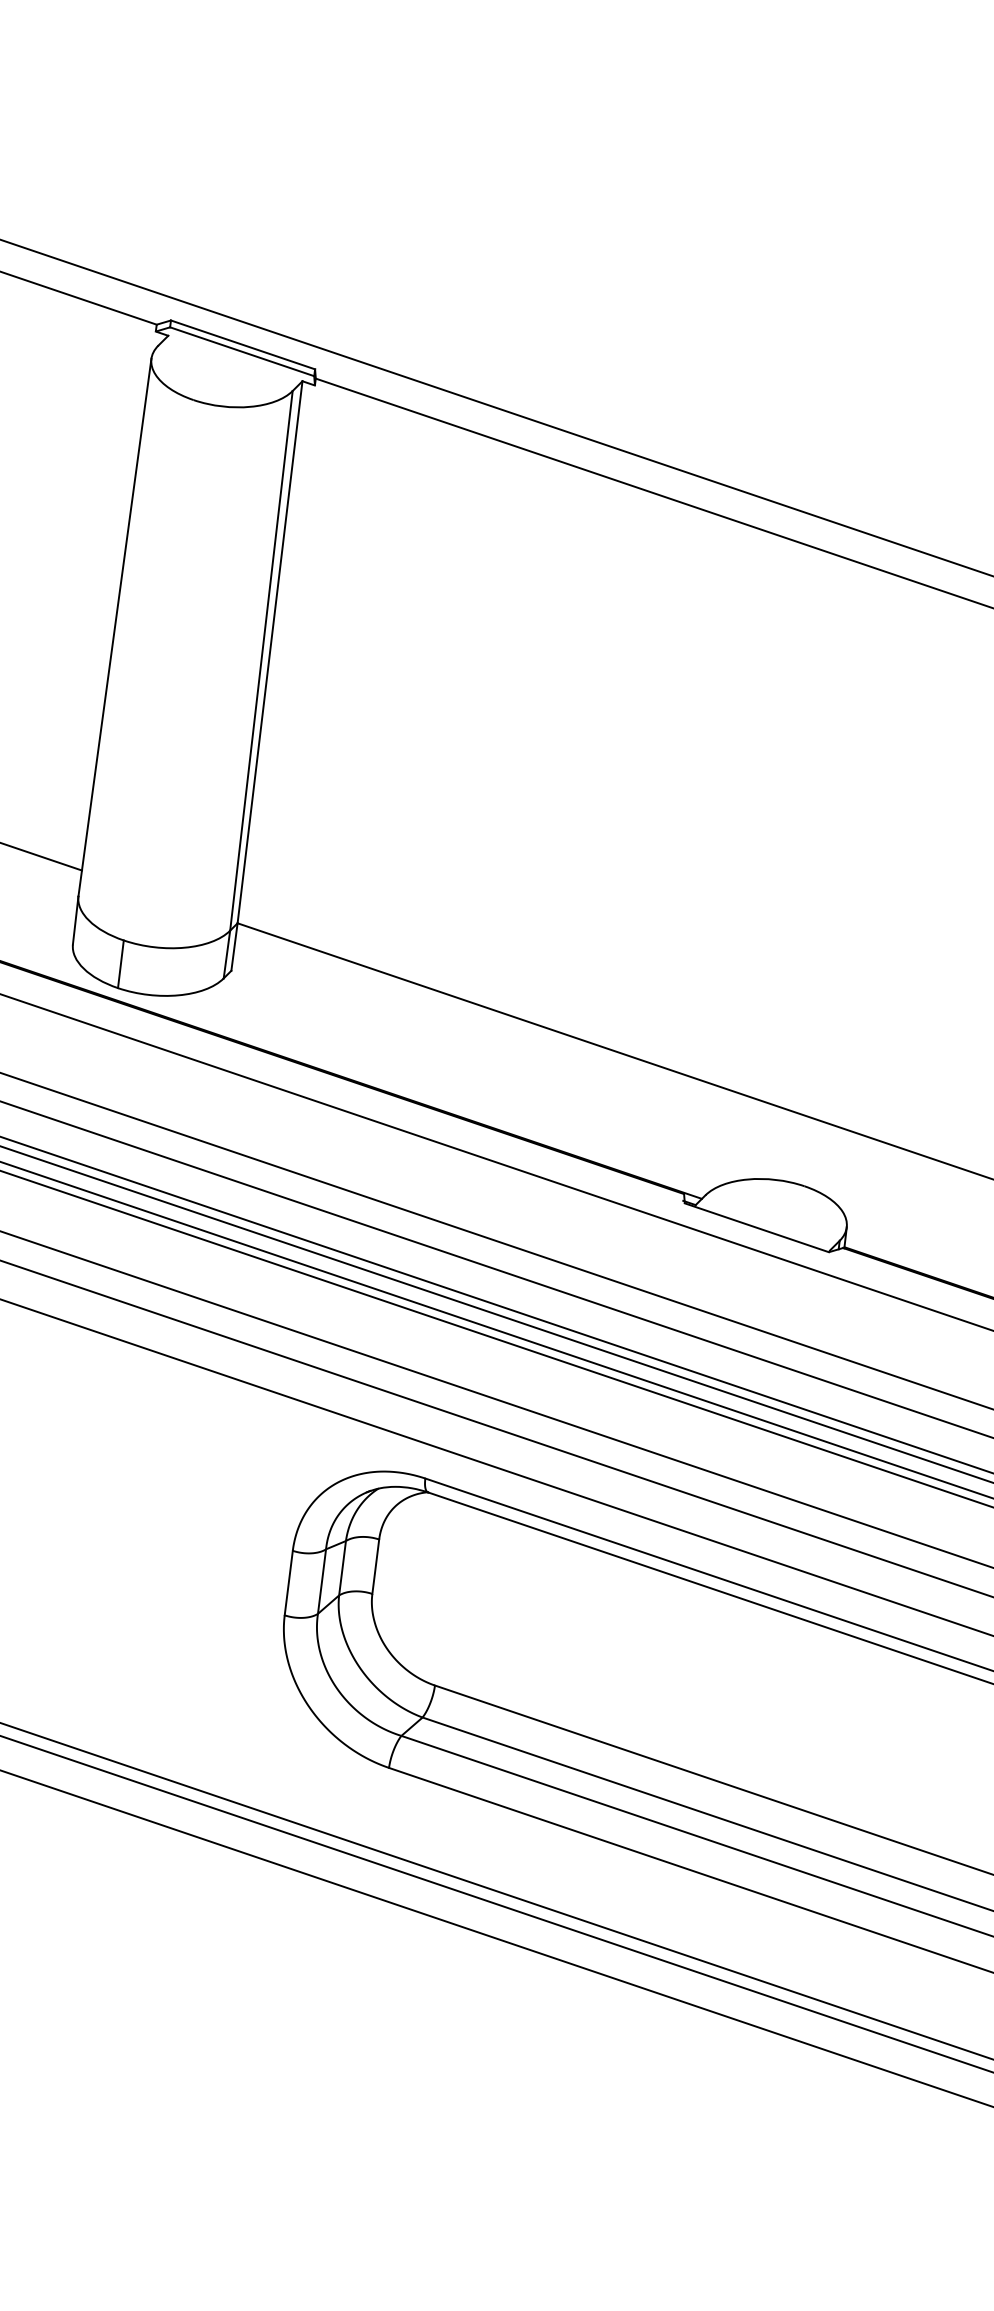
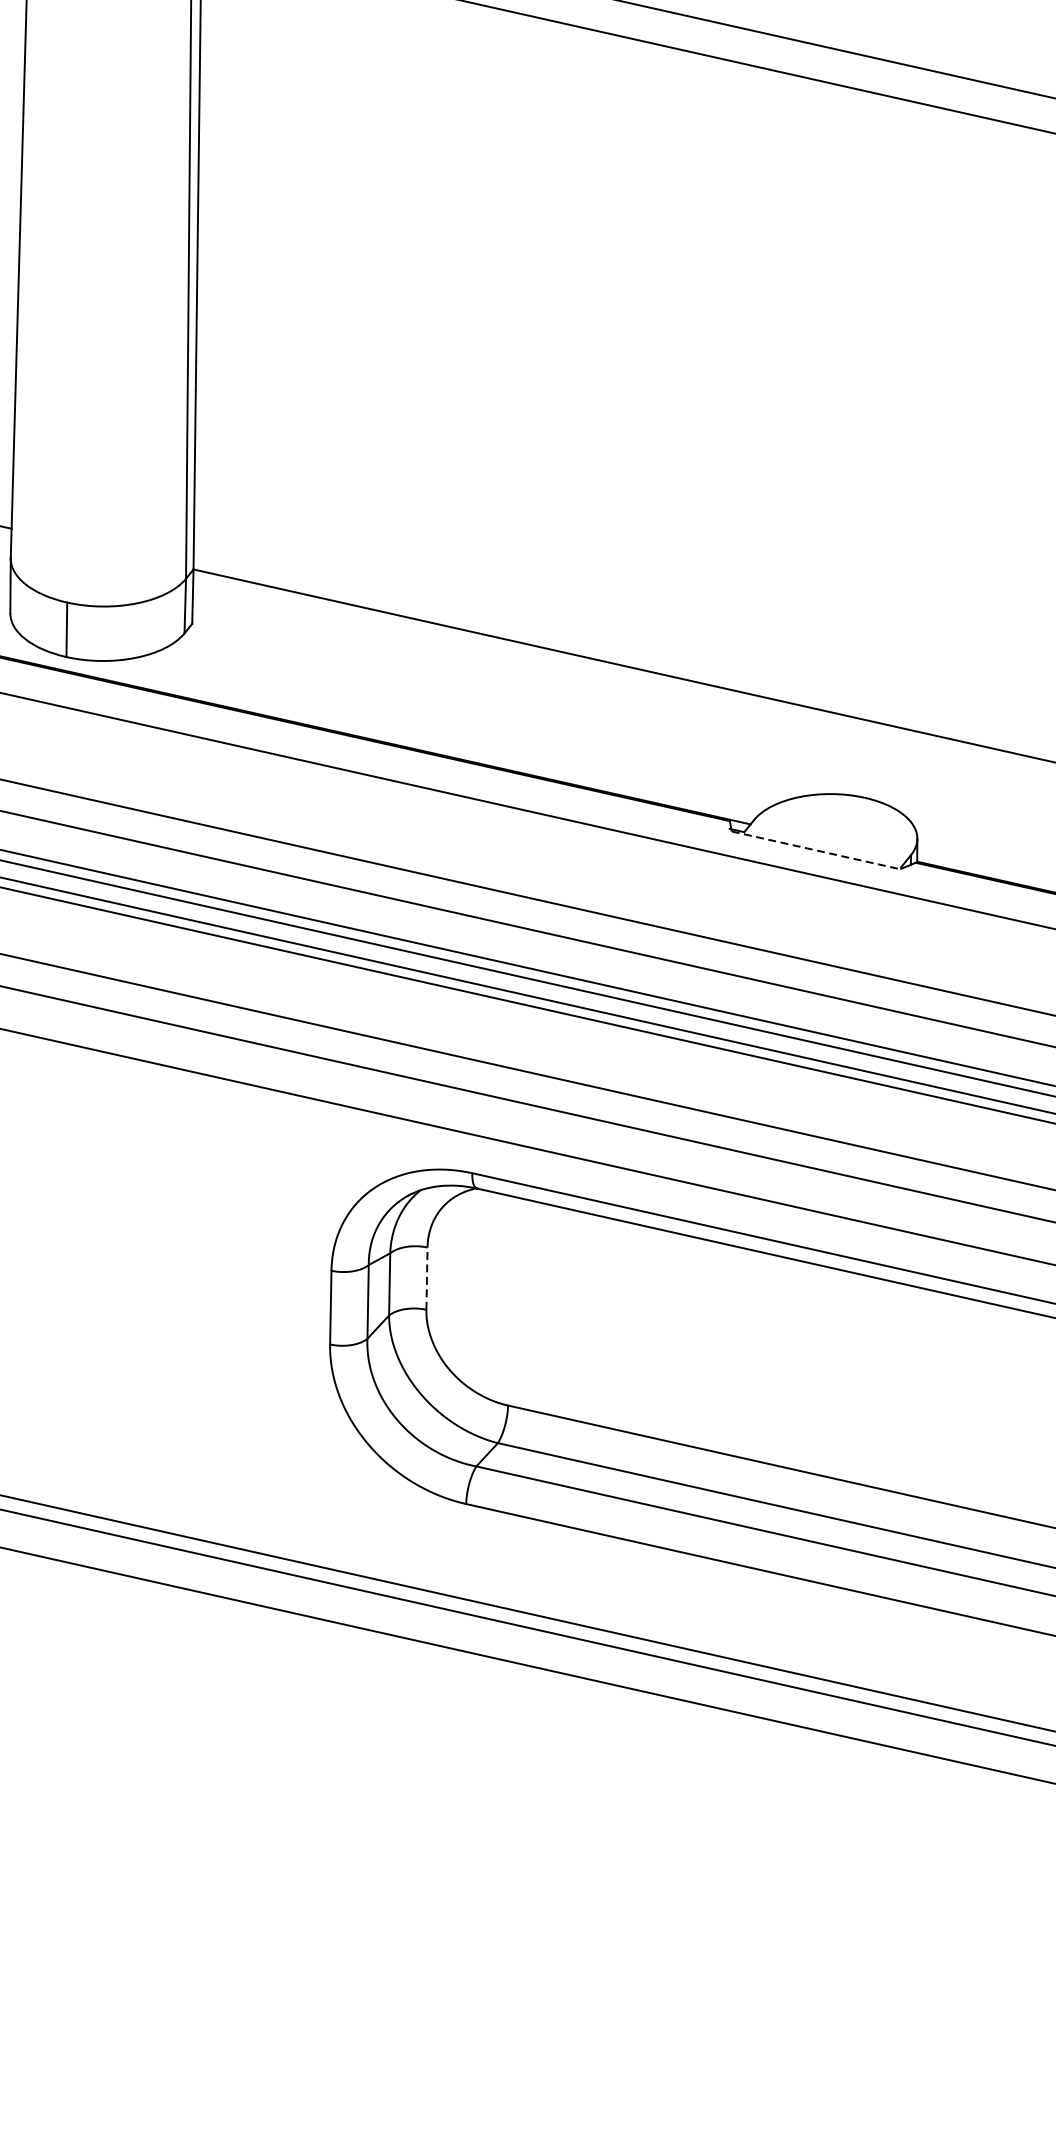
line: (757, 1227) -> (816, 849), solid -> dashed
line: (375, 1566) -> (426, 1278), solid -> dashed

